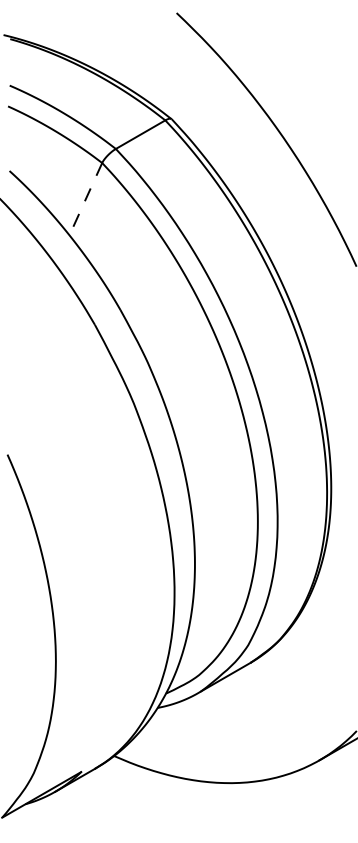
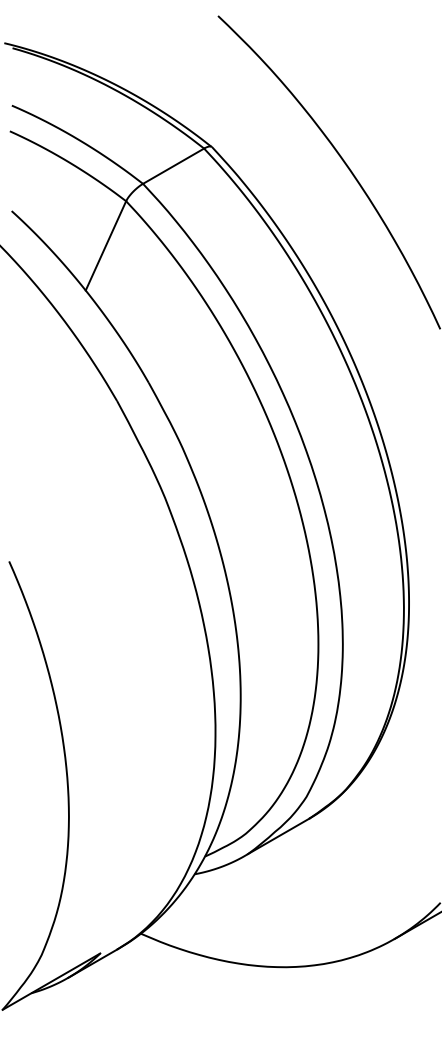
line: (85, 199) -> (105, 246), dashed -> solid

